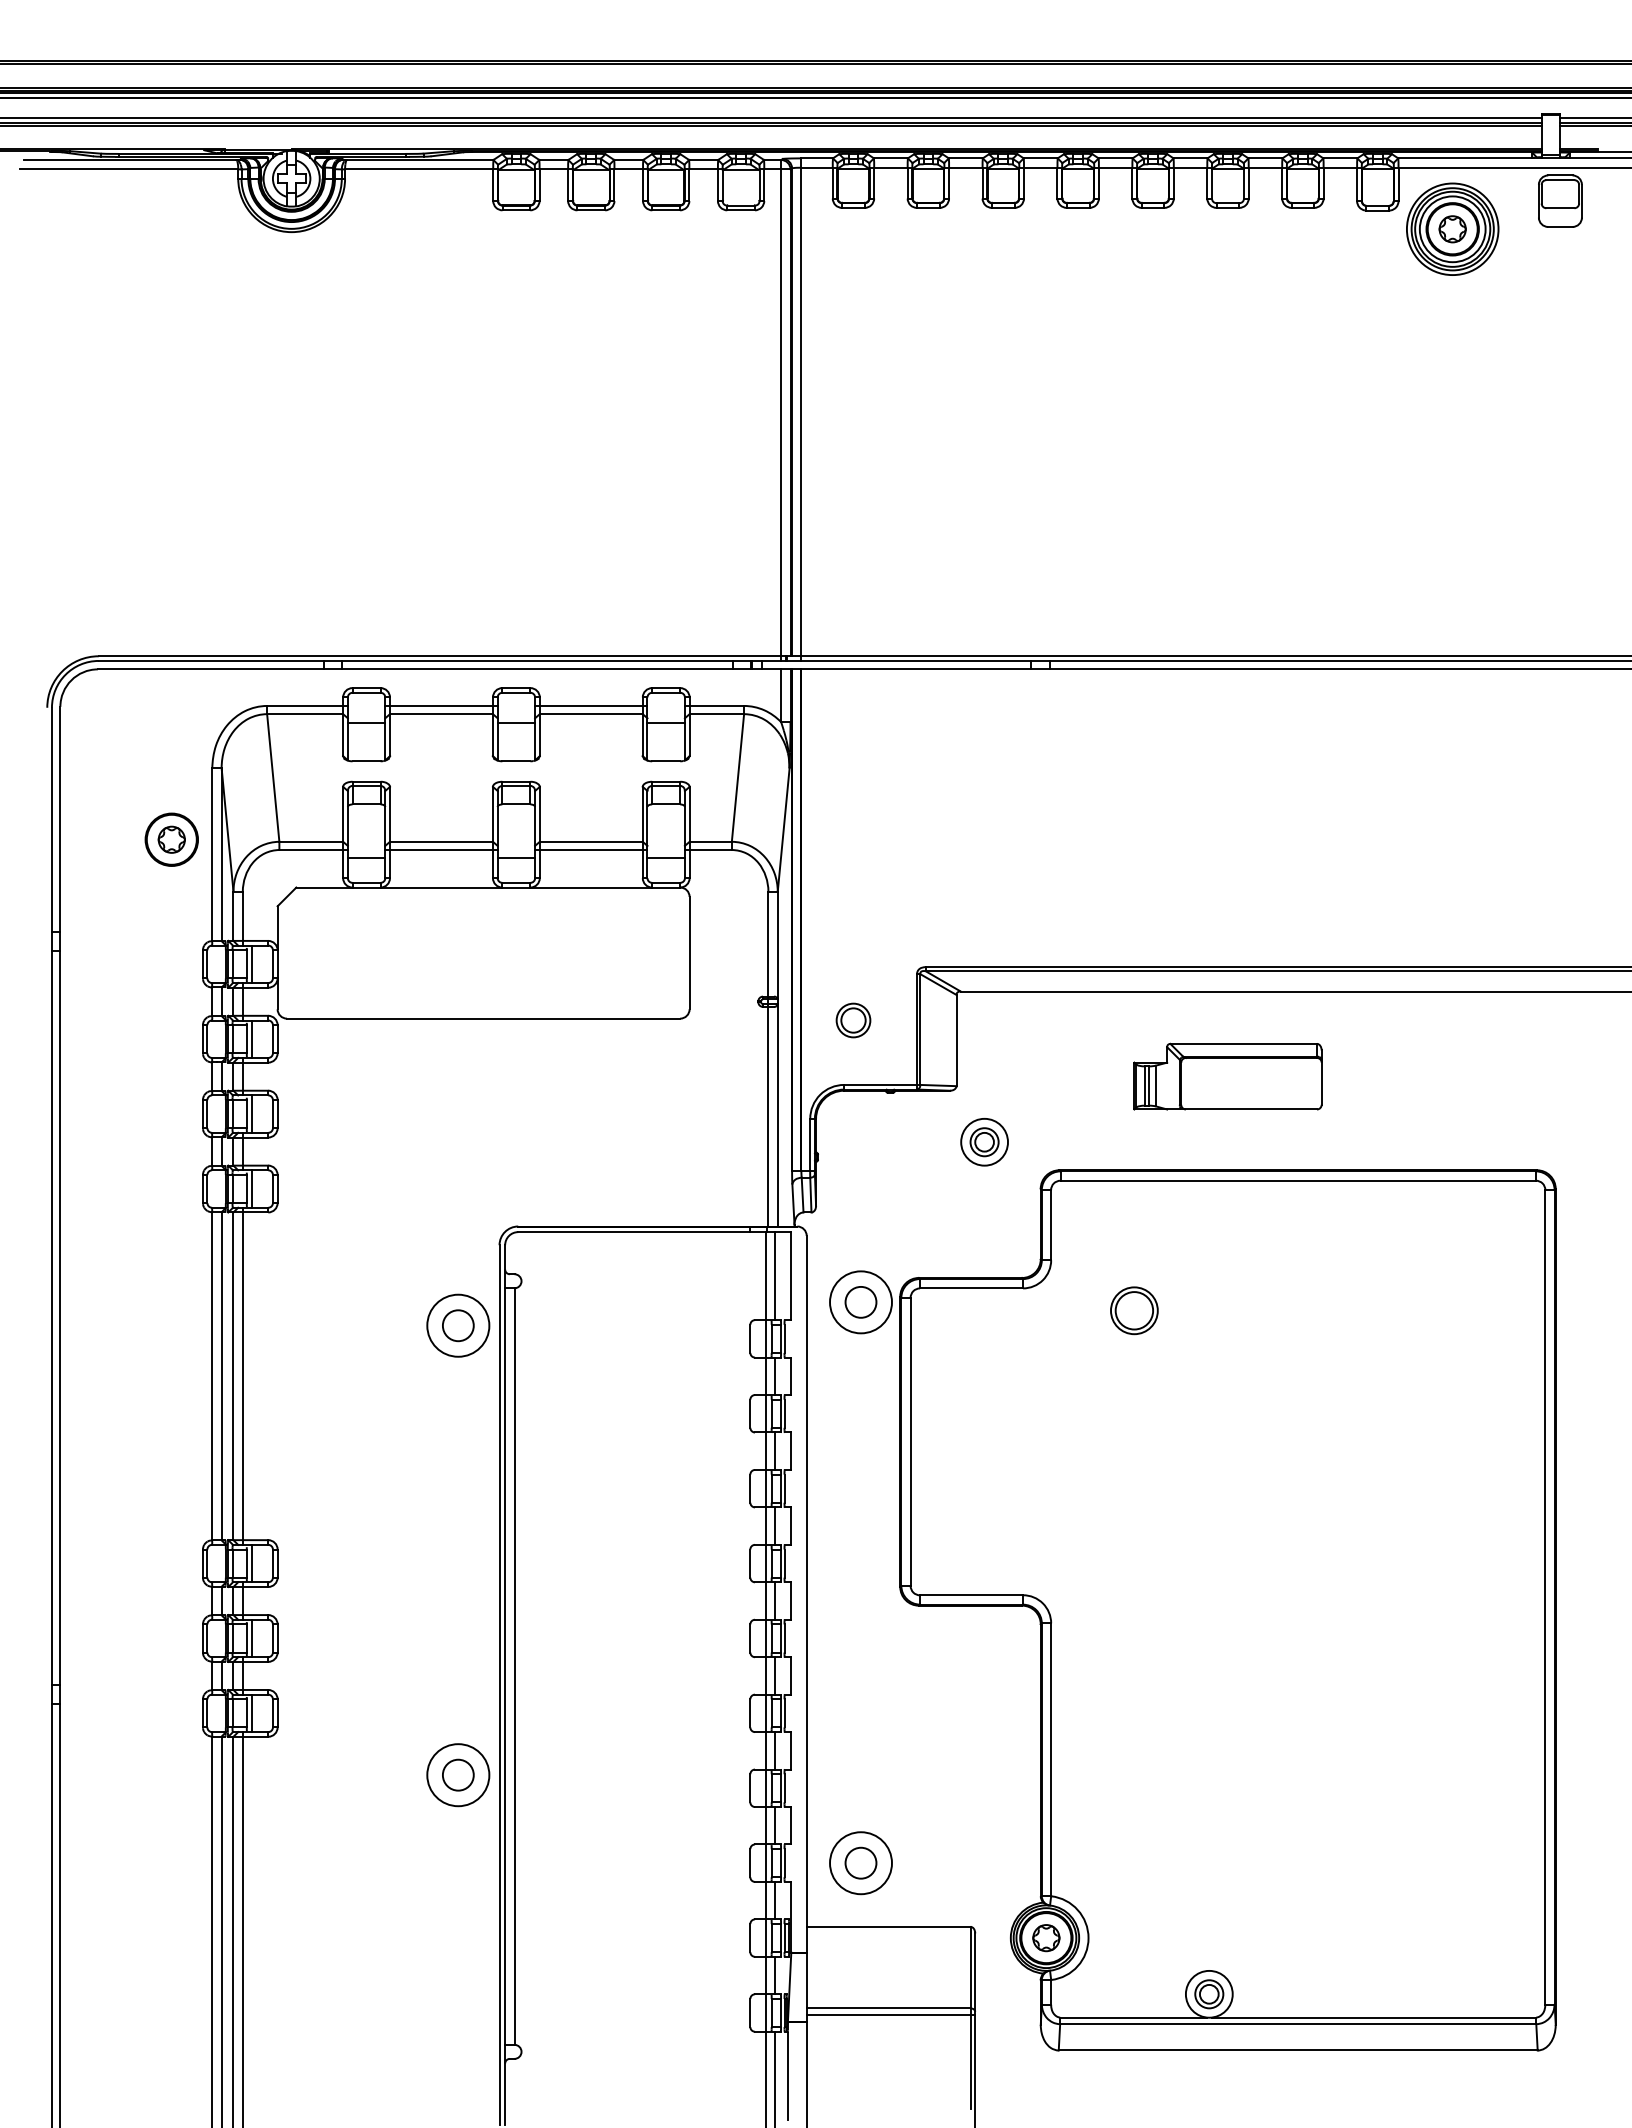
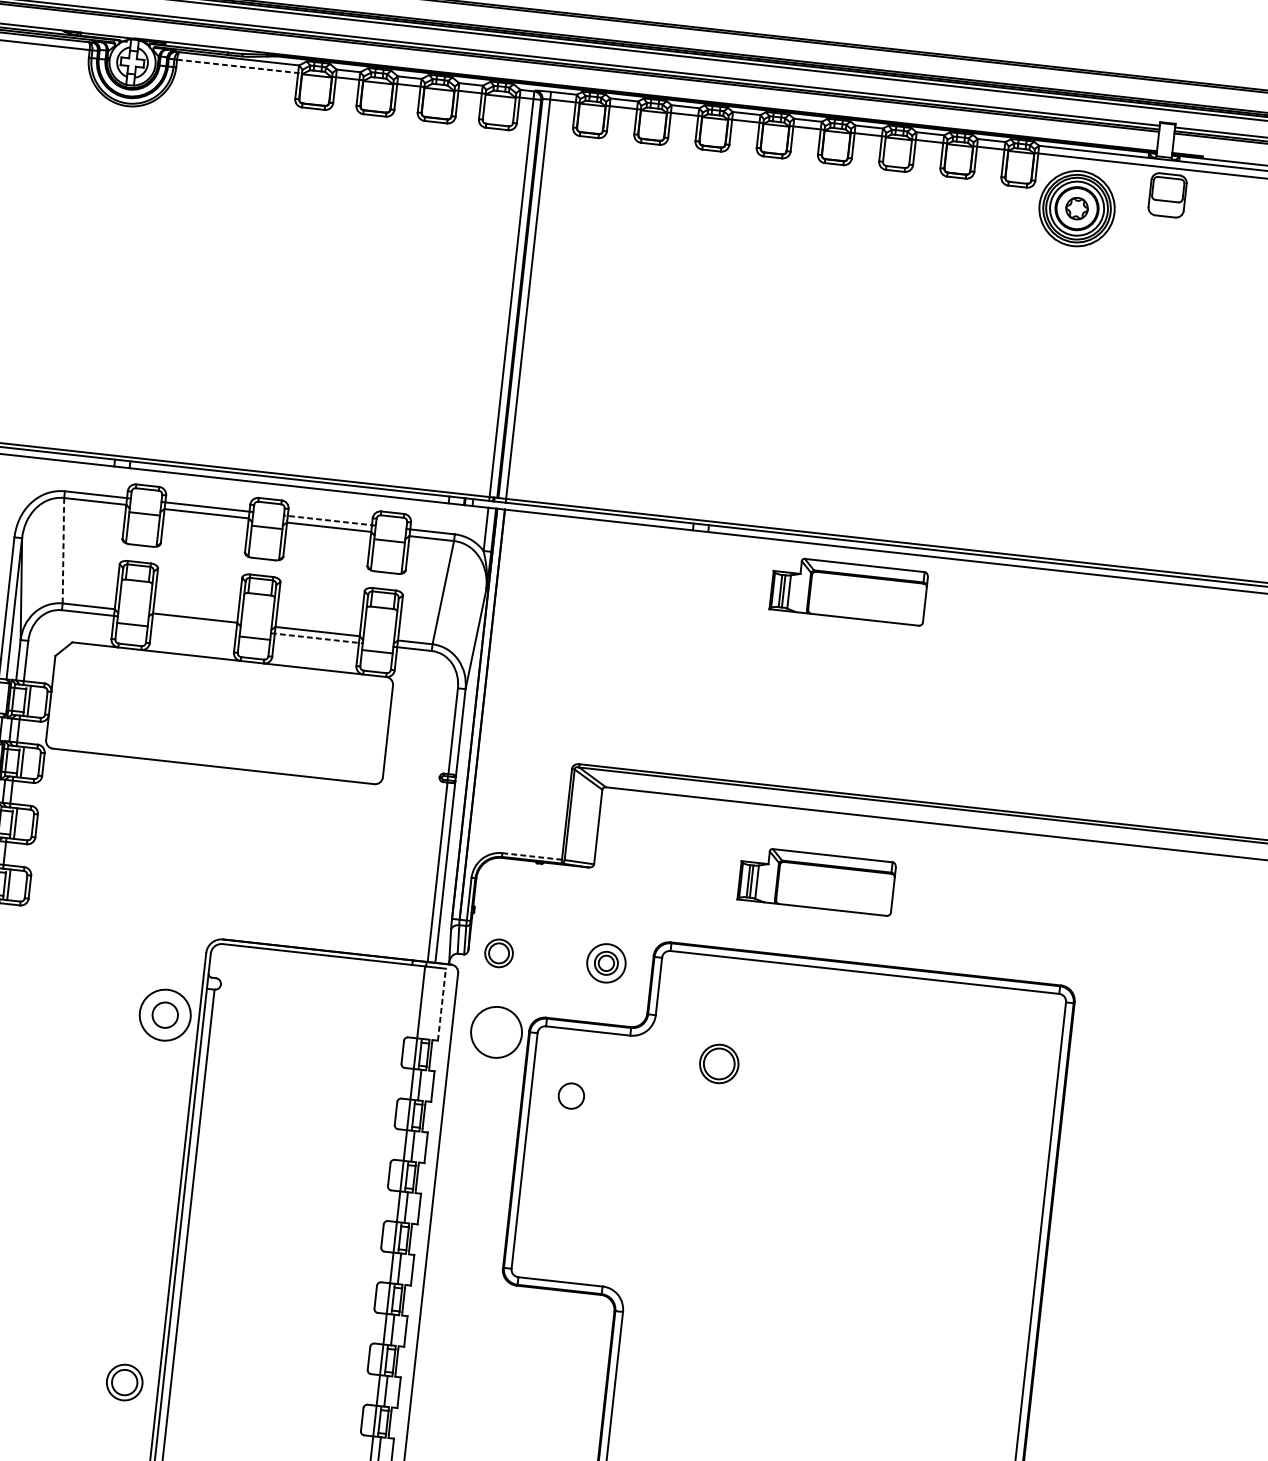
line: (421, 169) -> (239, 66), solid -> dashed
line: (590, 705) -> (329, 520), solid -> dashed
part: (1227, 721) -> (848, 590), added
line: (273, 778) -> (63, 551), solid -> dashed
line: (441, 850) -> (194, 625), removed
line: (591, 850) -> (317, 638), solid -> dashed
part: (853, 1020) -> (499, 953), moved
line: (882, 1084) -> (533, 856), solid -> dashed
part: (984, 1142) -> (606, 963), moved
line: (791, 1275) -> (442, 1004), solid -> dashed
line: (775, 1276) -> (428, 1003), removed
circle: (860, 1302) -> (571, 1096), moved
circle: (458, 1775) -> (124, 1382), size x0.7

